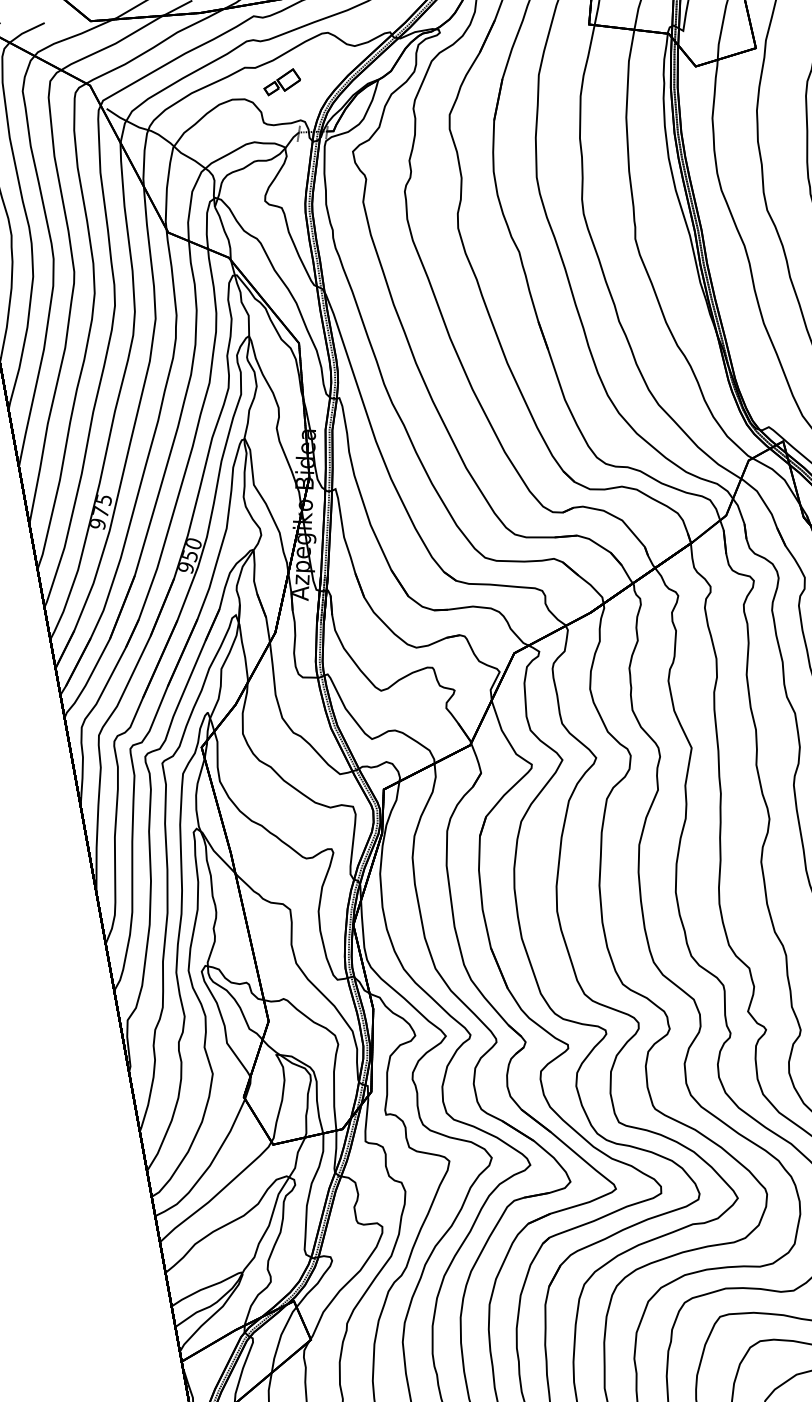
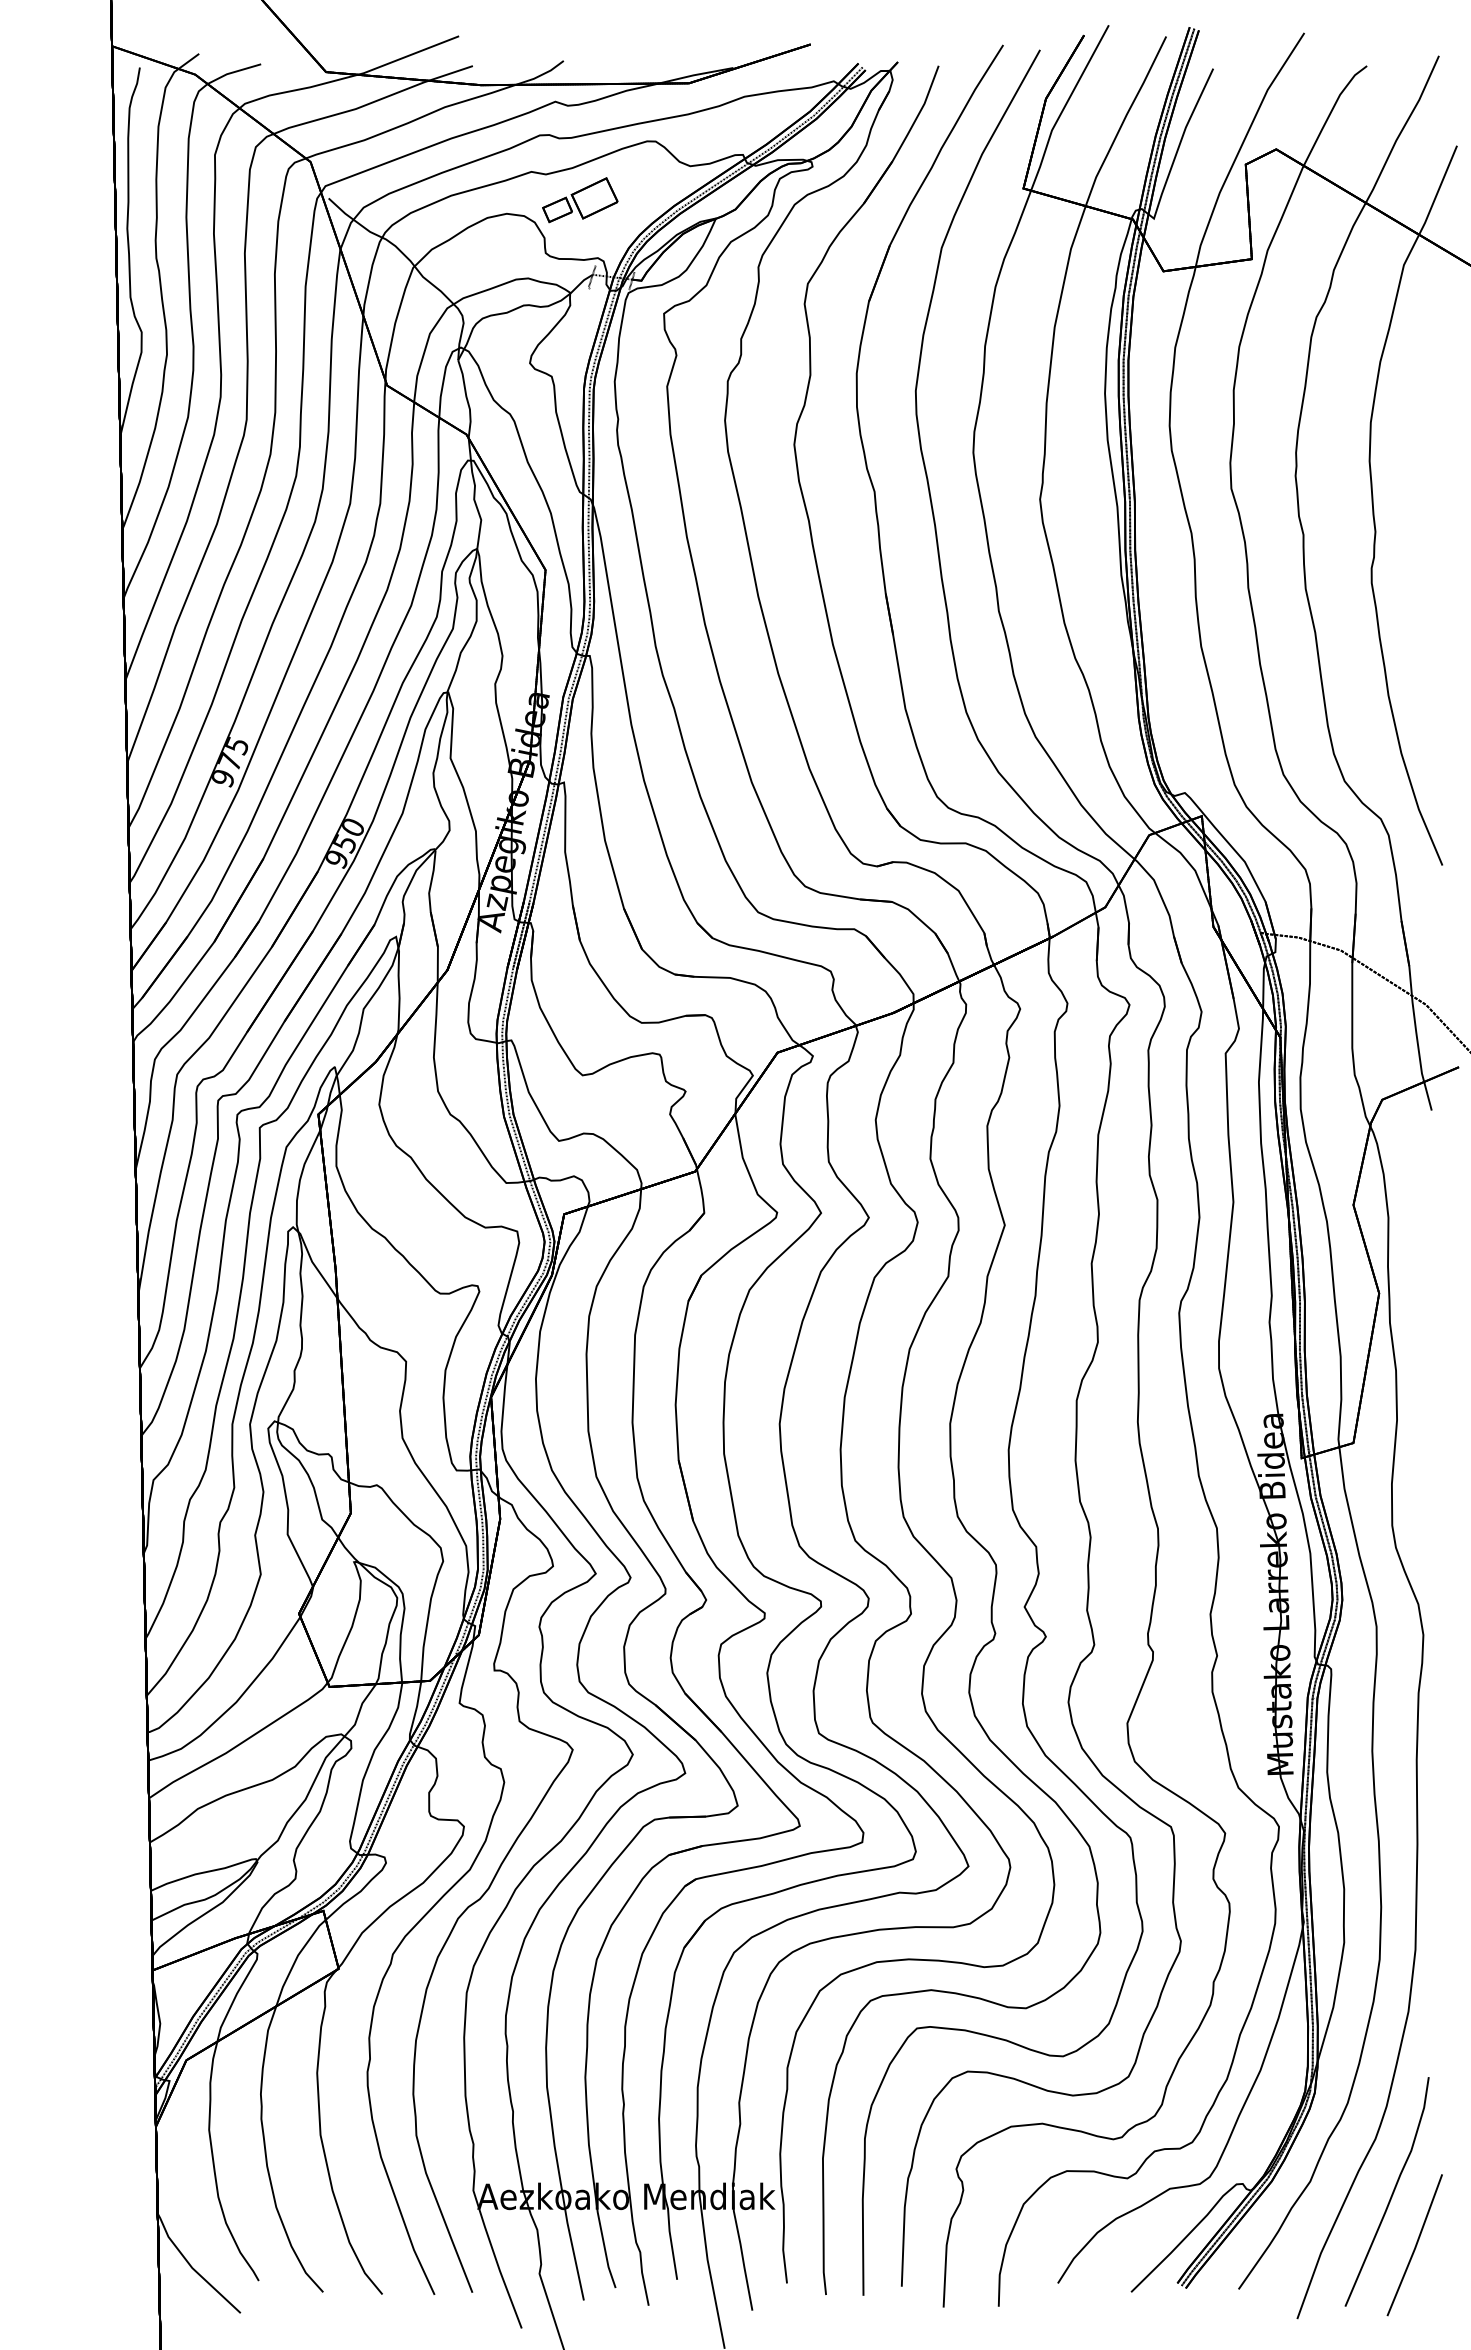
part: (282, 82) -> (580, 200), size x1.43

